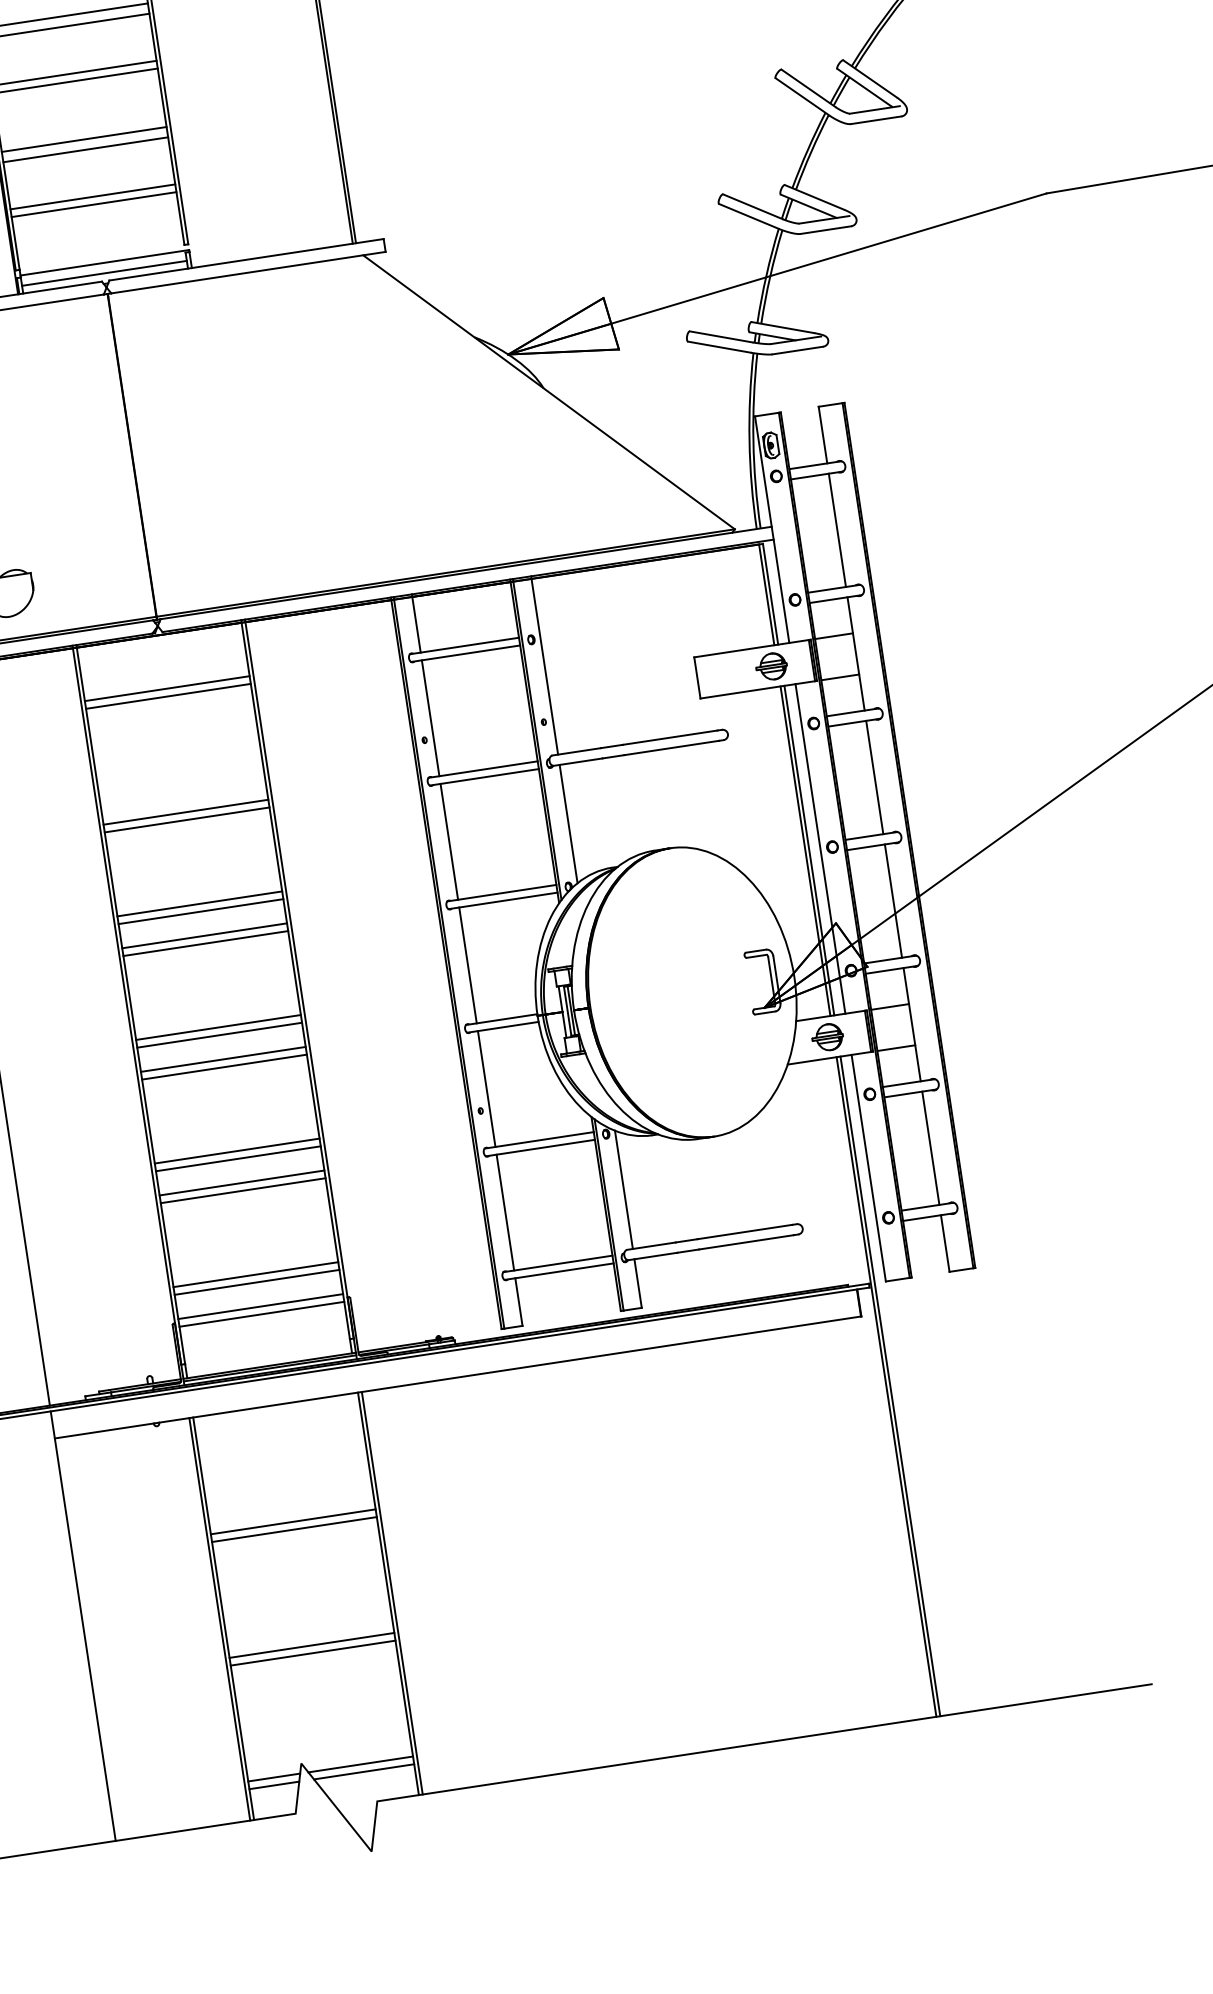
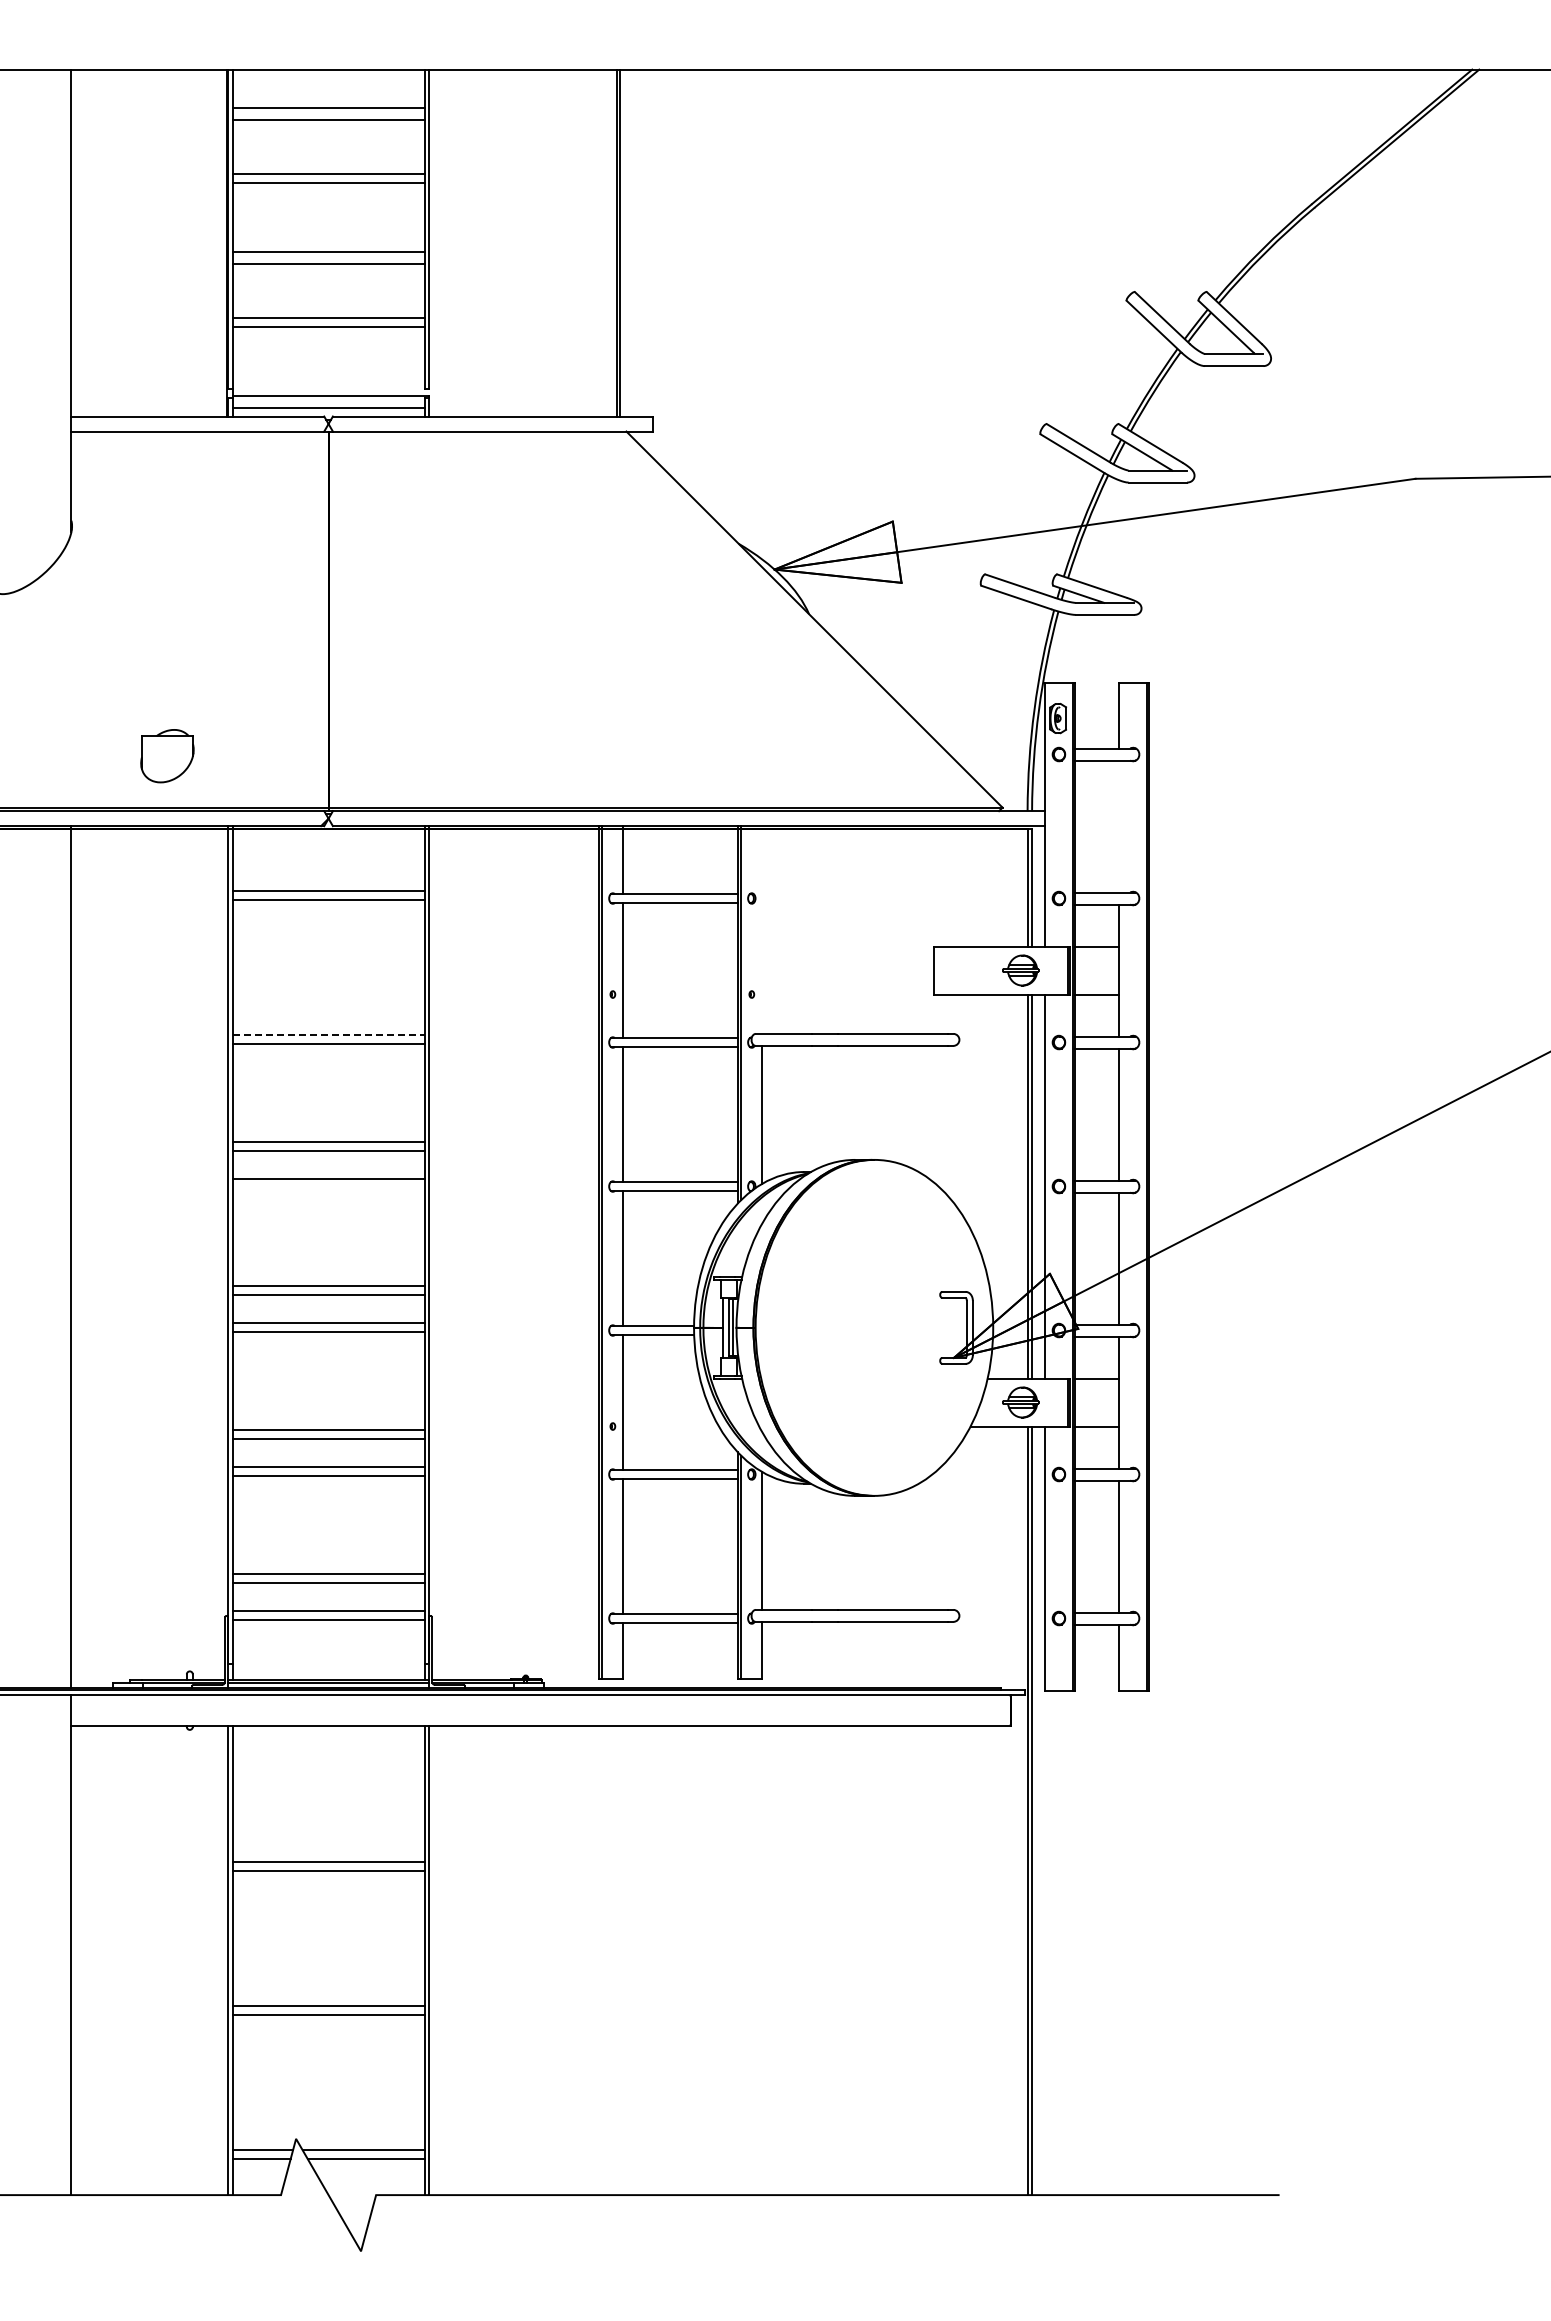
line: (837, 530) -> (1119, 826), removed
line: (544, 665) -> (762, 929), removed
line: (185, 812) -> (328, 1035), solid -> dashed
line: (205, 943) -> (328, 1188), removed

